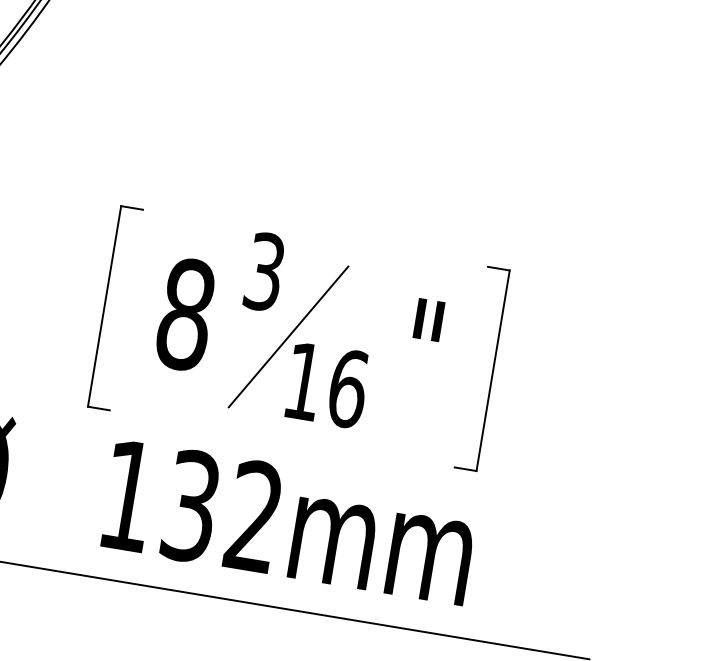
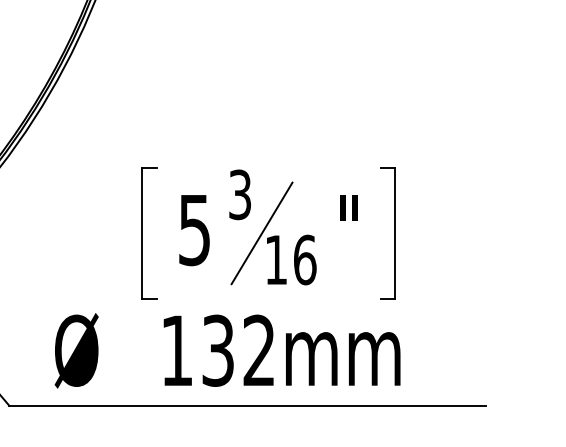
text: (185, 313) -> (194, 229), 8 -> 5

